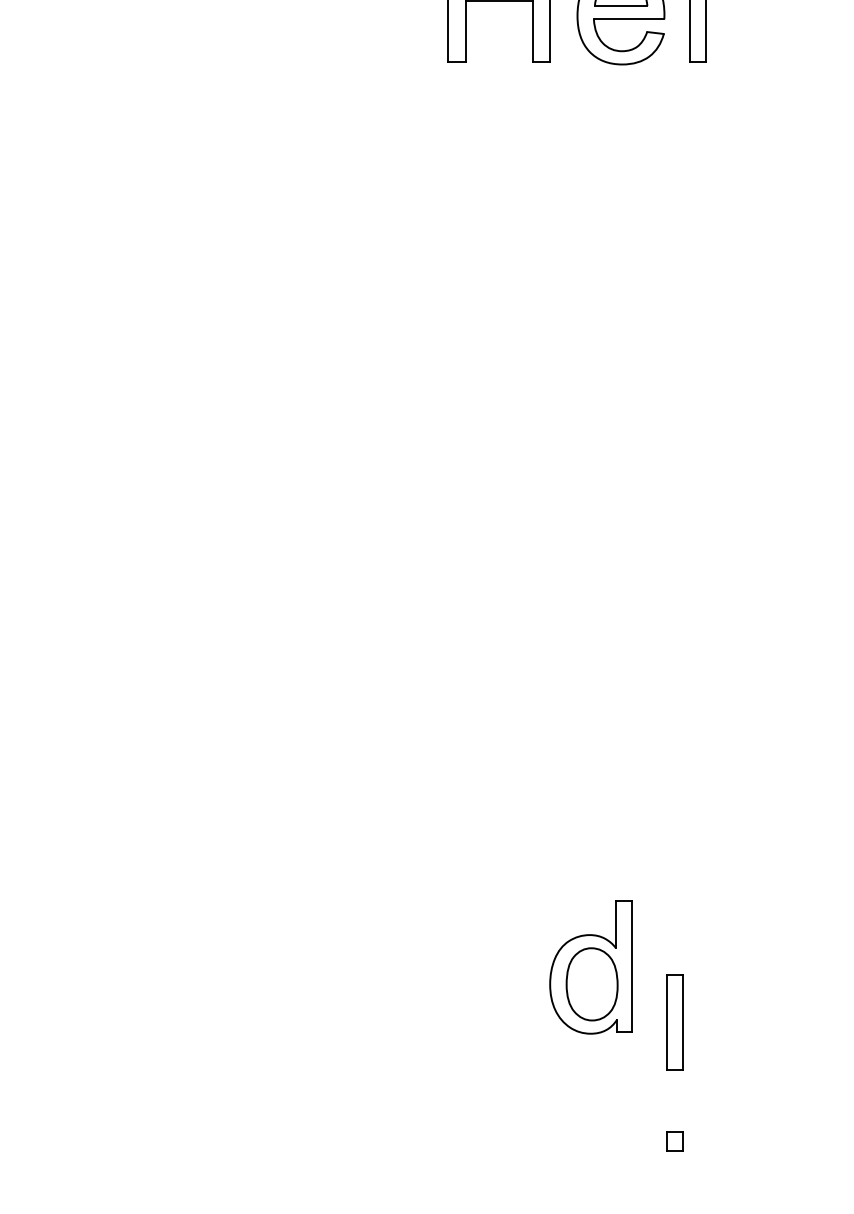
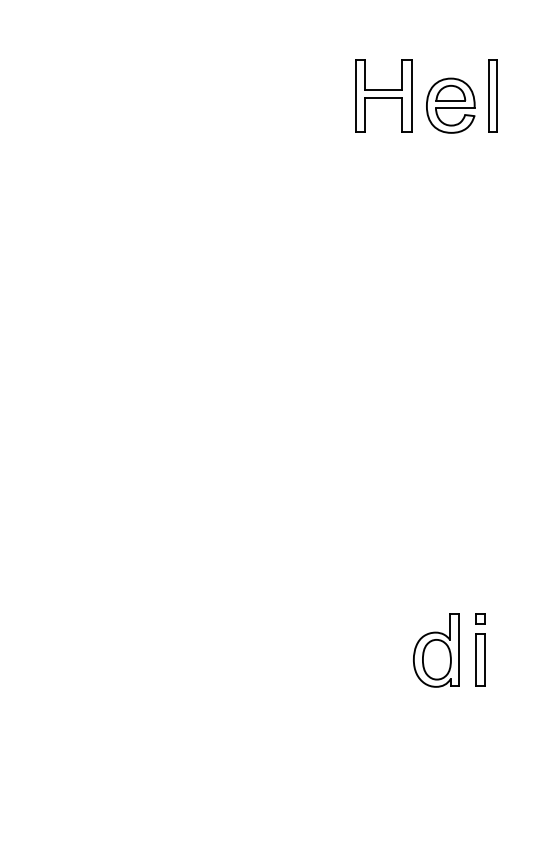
part: (591, 967) -> (436, 650), moved
part: (675, 1140) -> (480, 618), moved

